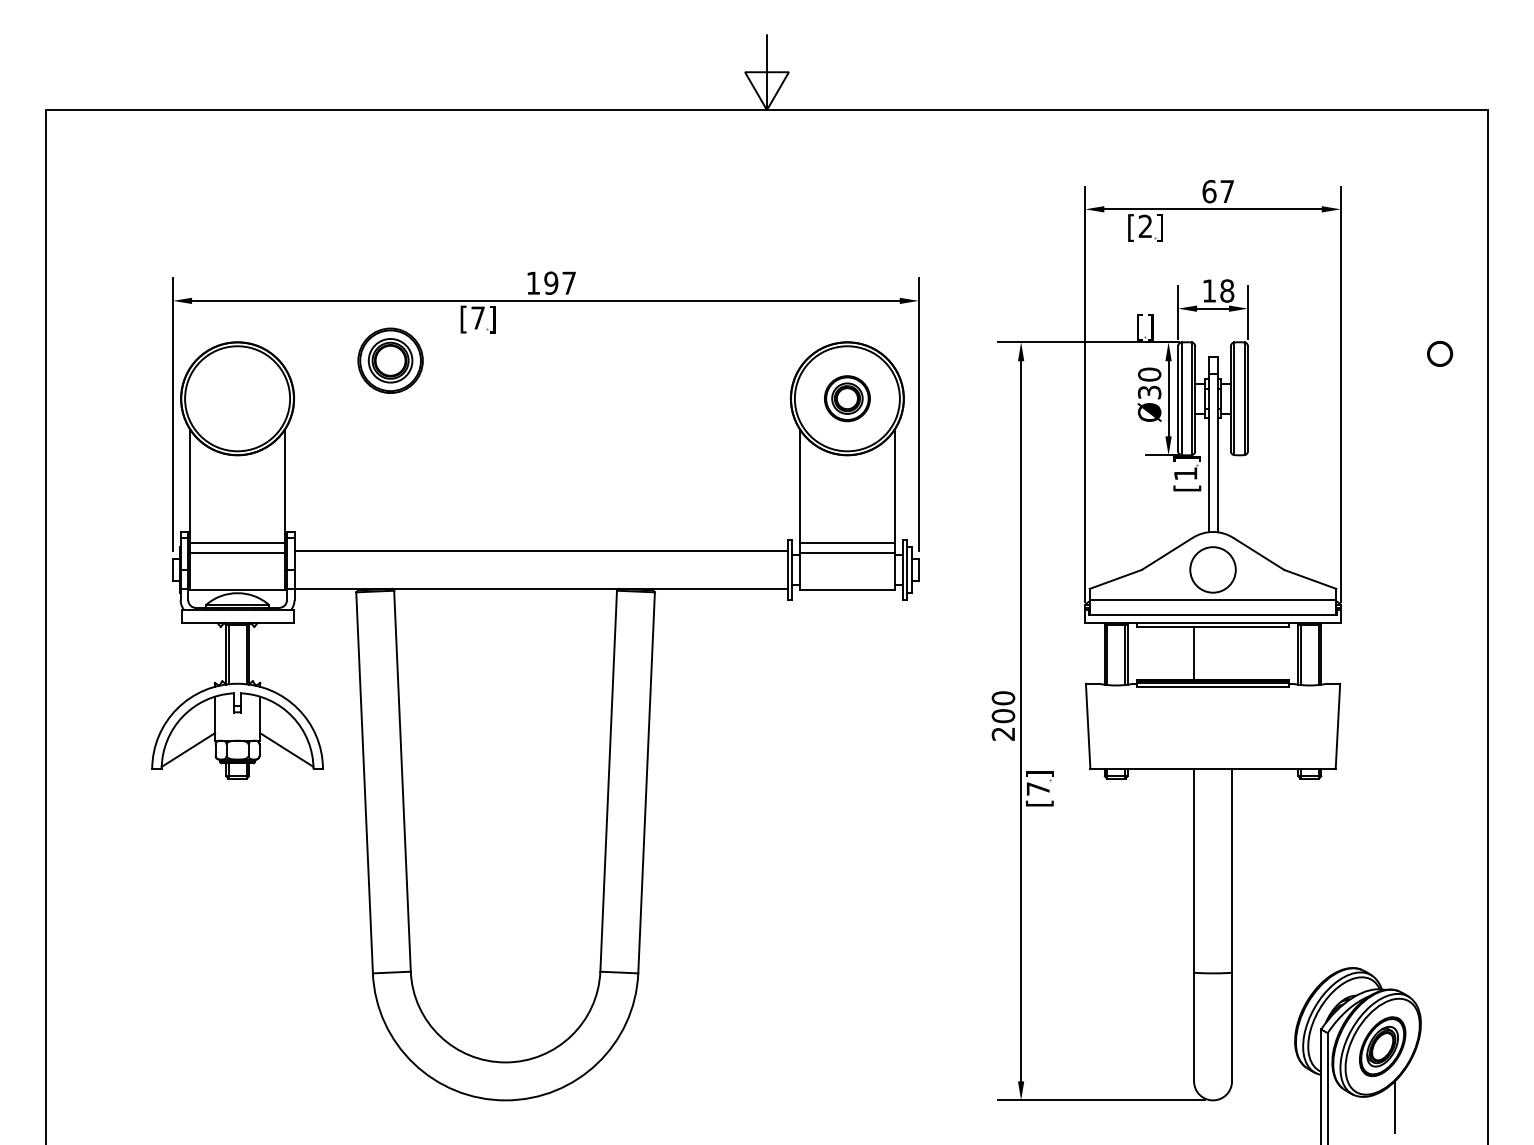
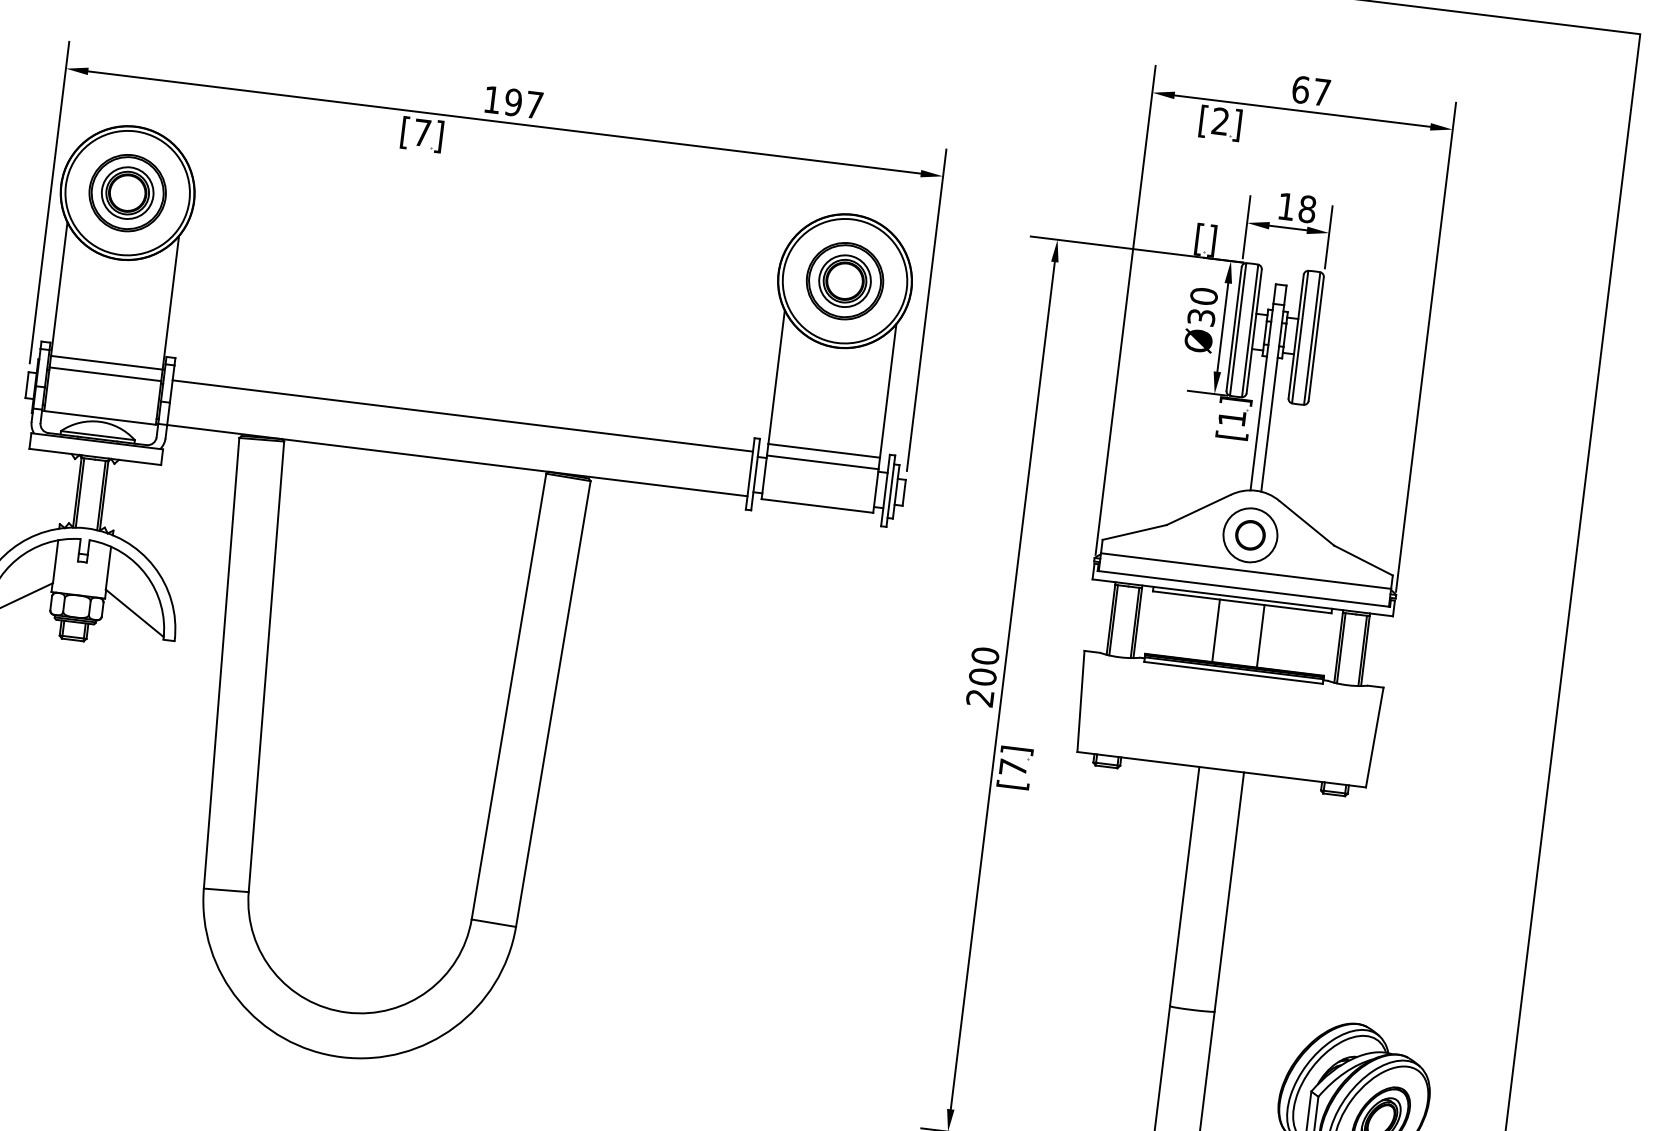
part: (1440, 353) -> (1251, 534), moved
part: (390, 360) -> (127, 192), moved
part: (847, 398) -> (845, 280), size x1.43
line: (1232, 652) -> (1261, 635), added

